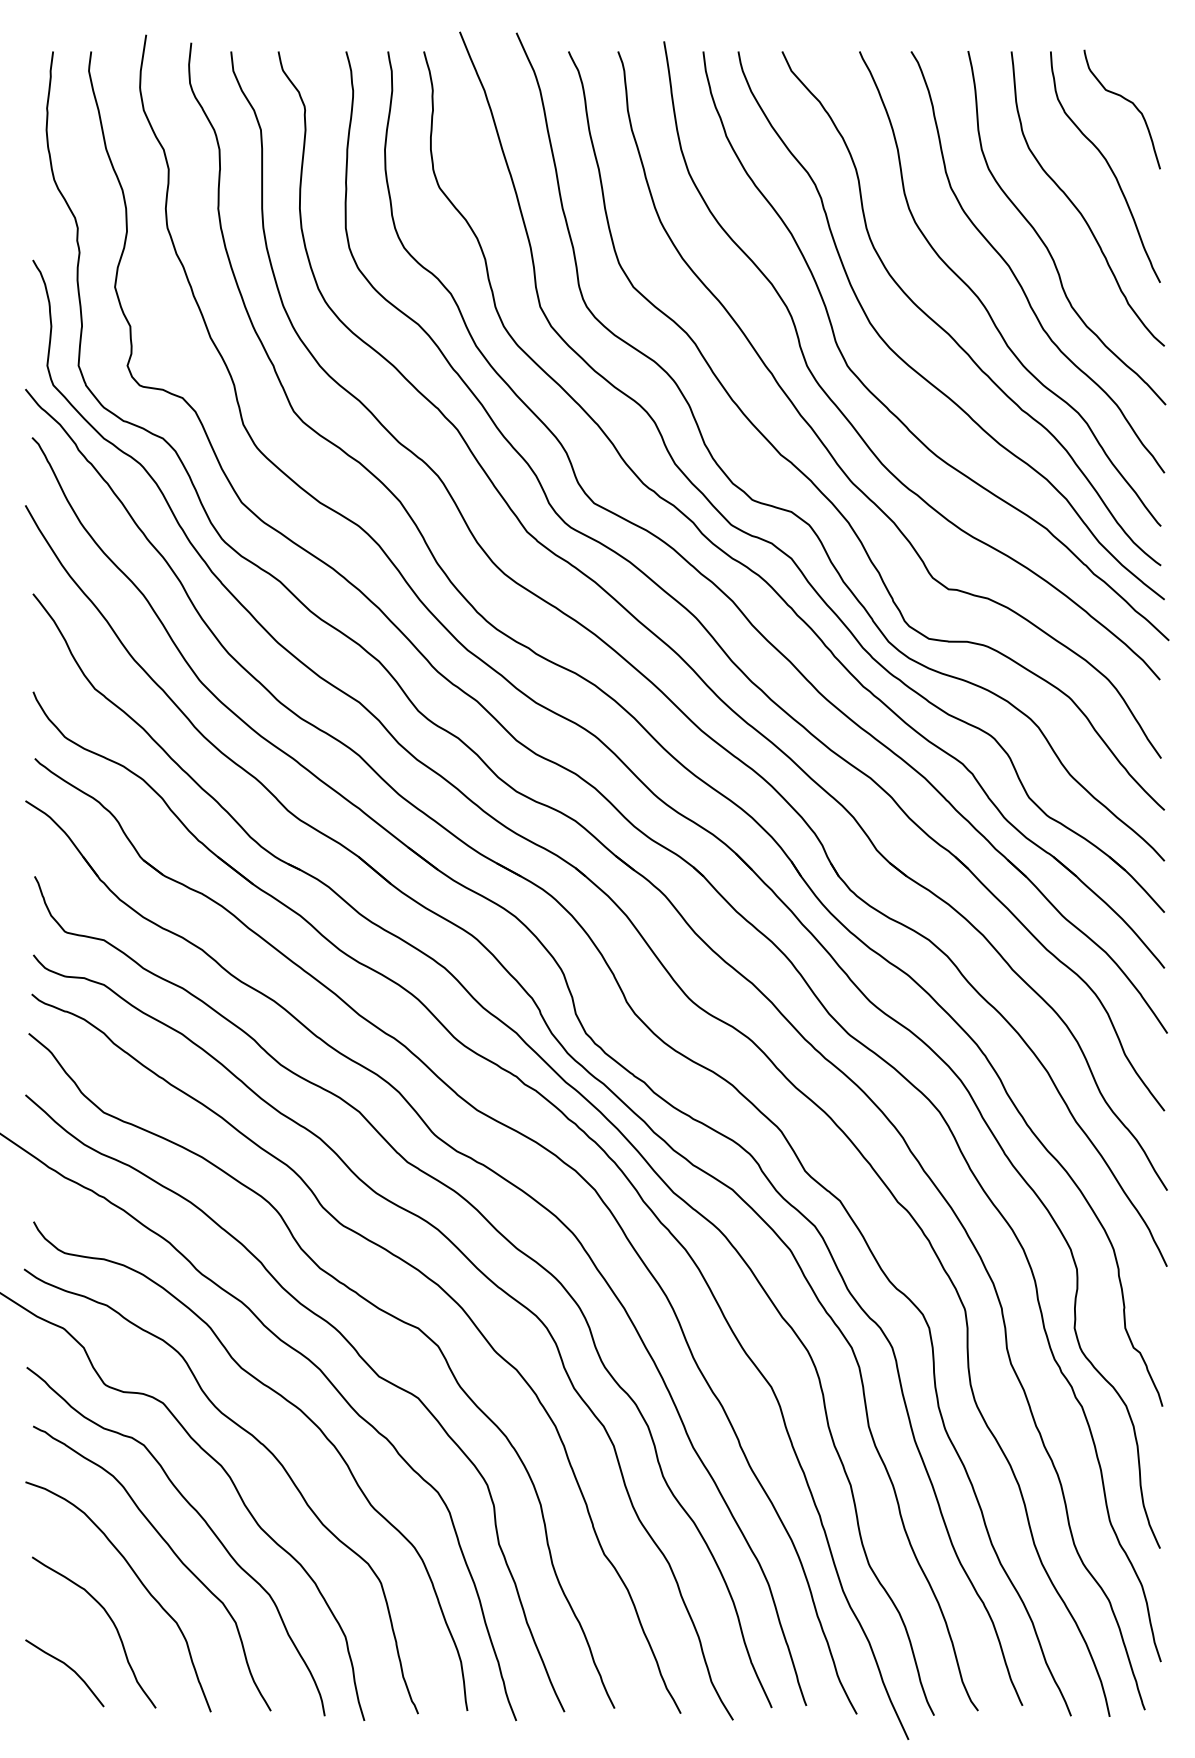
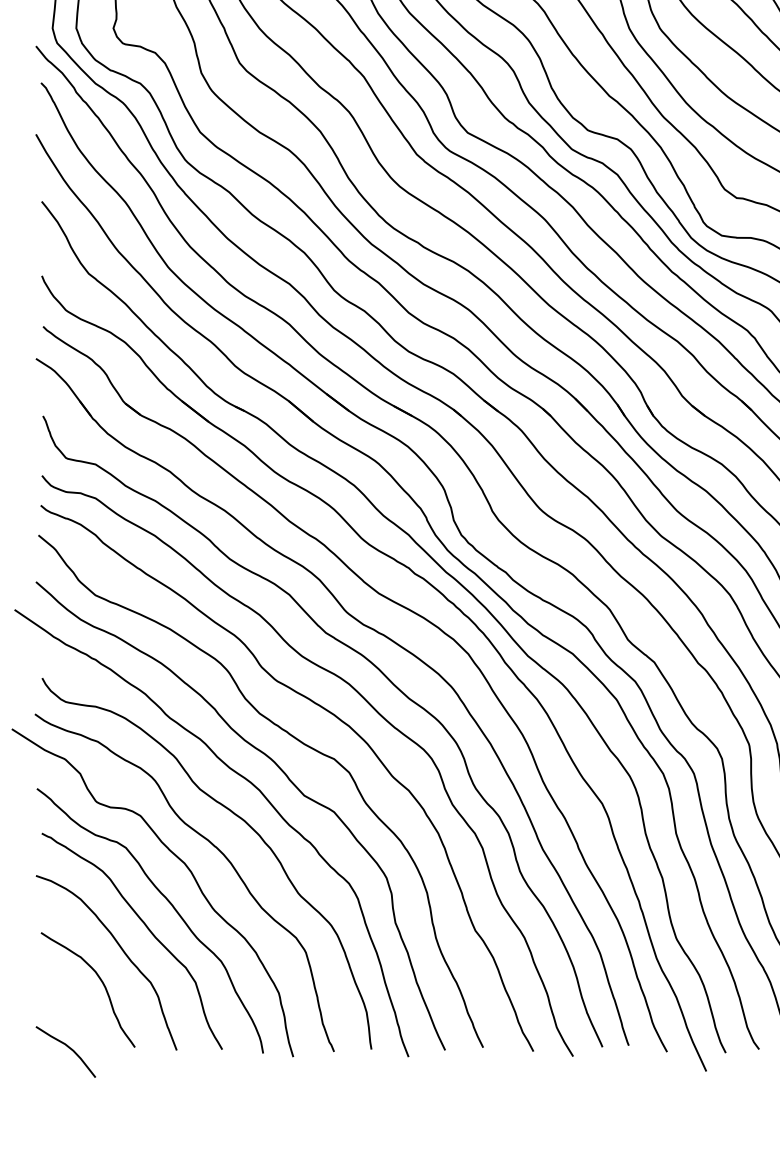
curve: (67, 1667) -> (67, 1047), moved

